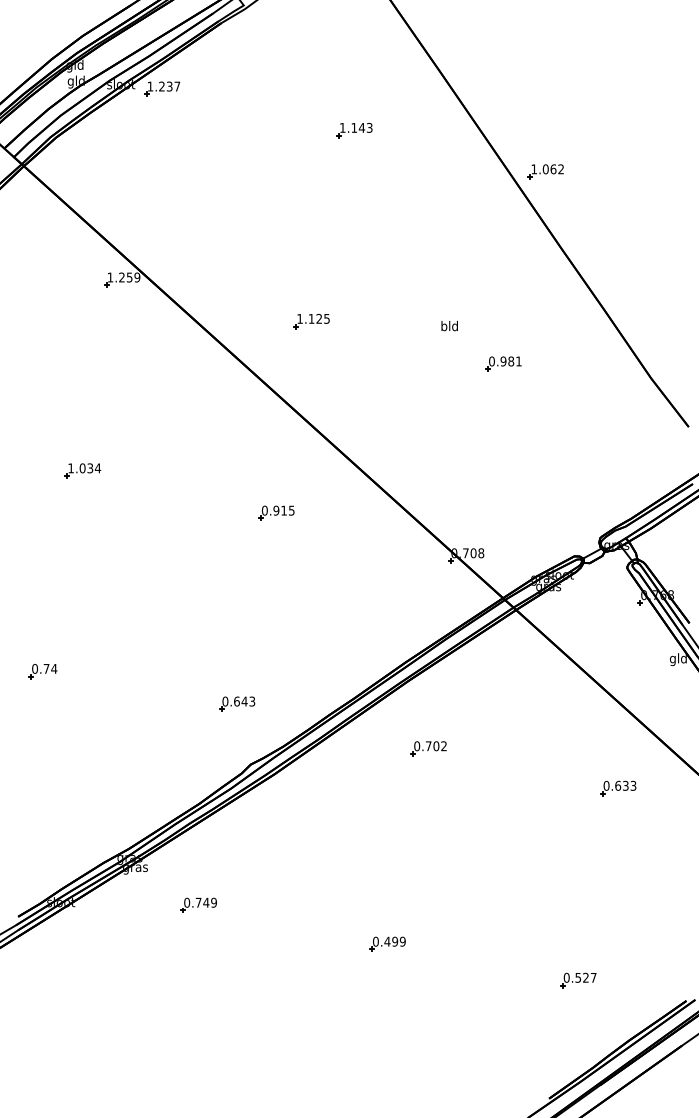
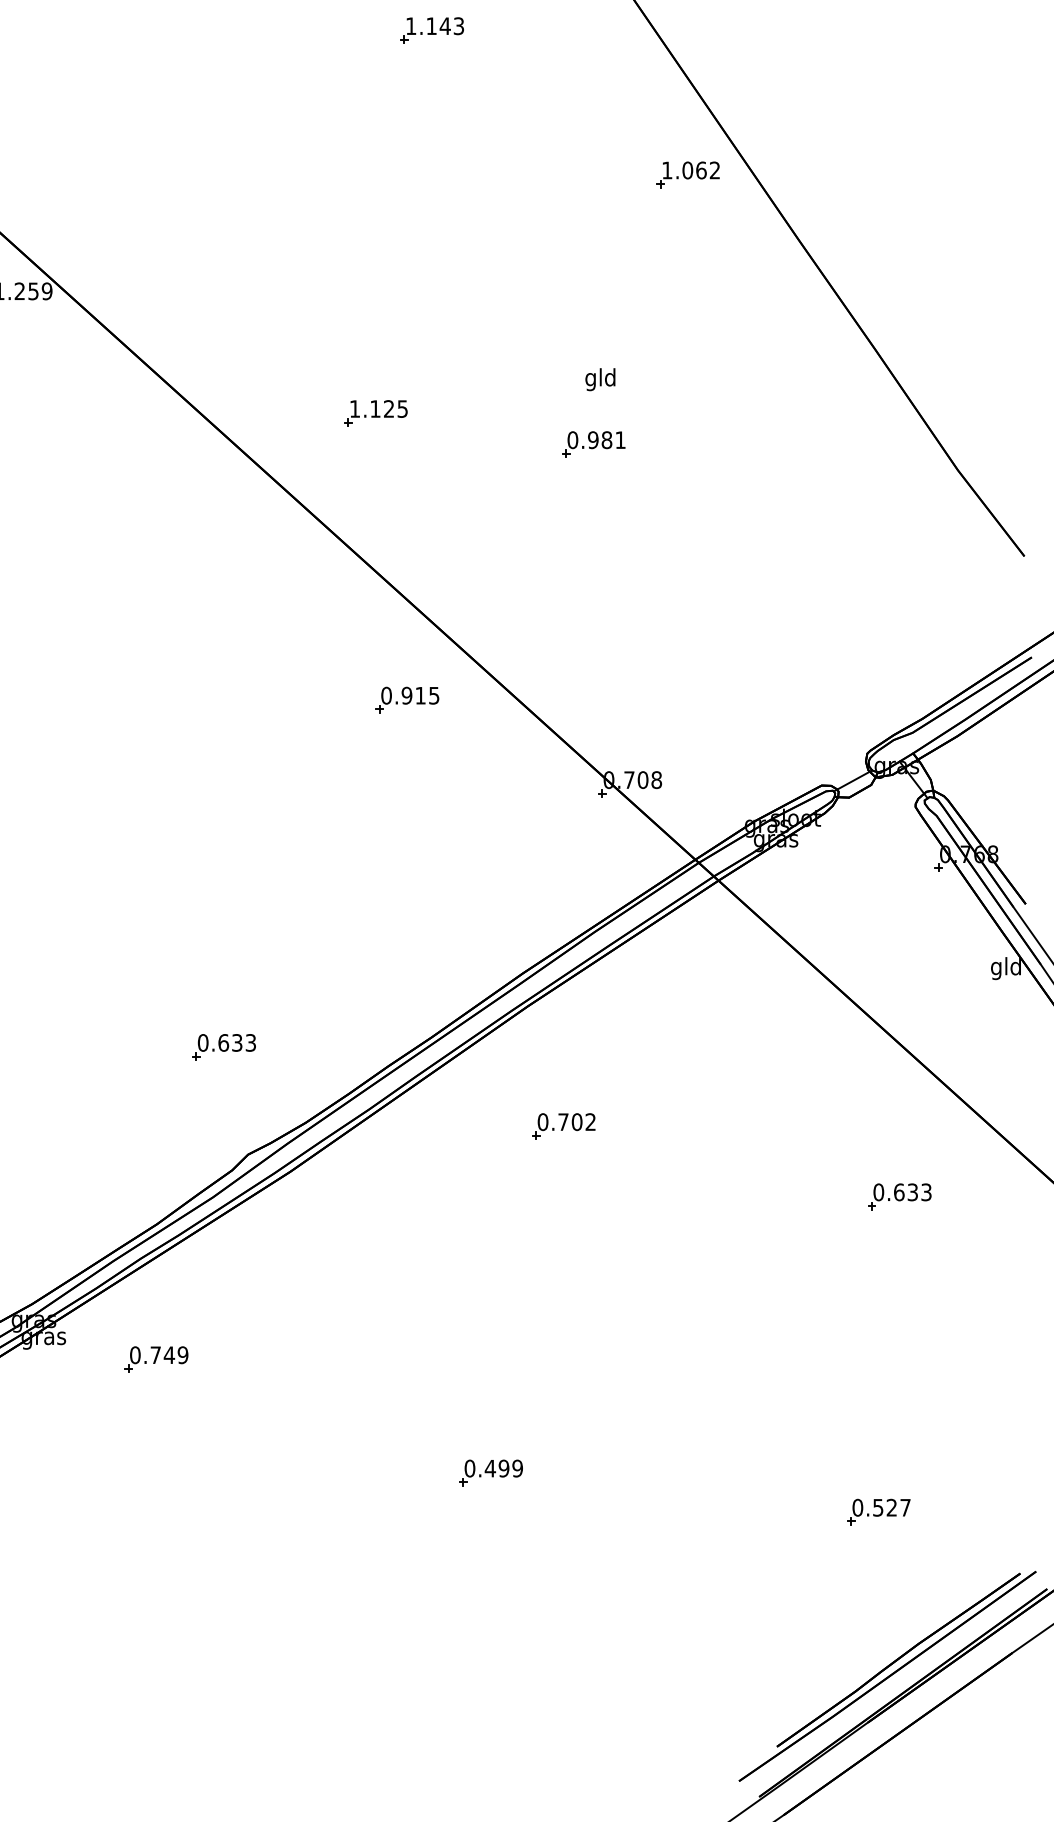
part: (545, 171) -> (687, 174), moved
part: (311, 321) -> (375, 413), moved
text: (444, 327) -> (591, 379), bld -> gld
part: (503, 363) -> (593, 443), moved
part: (276, 512) -> (407, 698), moved
text: (244, 701) -> (237, 1042), 0.643 -> 0.633
part: (198, 904) -> (155, 1358), moved
part: (578, 980) -> (878, 1512), moved

